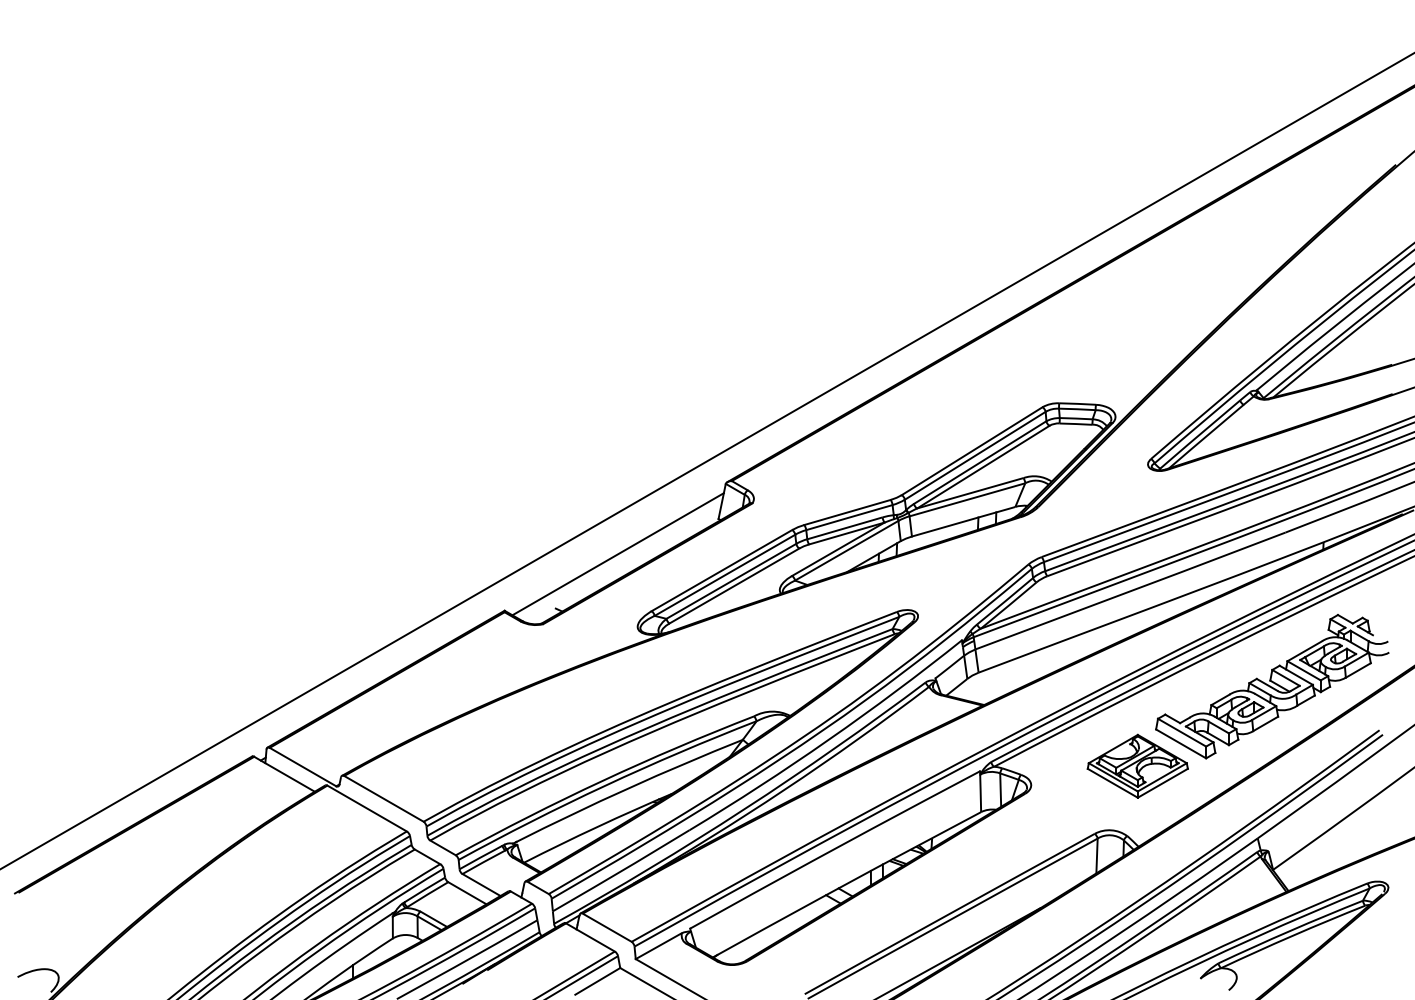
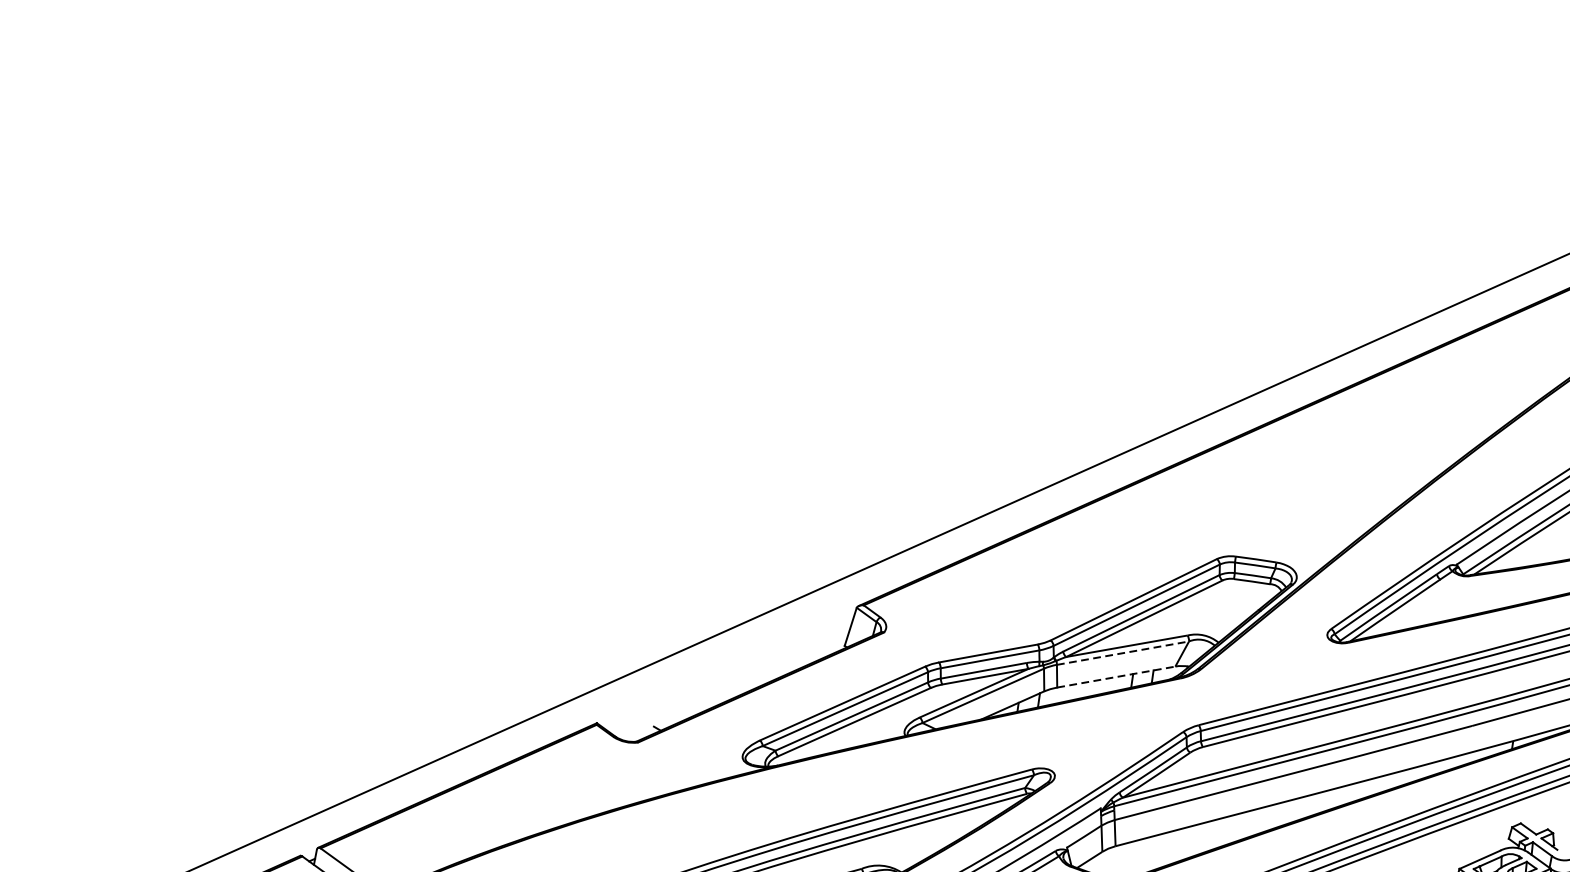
line: (966, 500) -> (1121, 653), solid -> dashed
line: (964, 521) -> (1117, 676), solid -> dashed
line: (617, 554) -> (728, 673), removed

